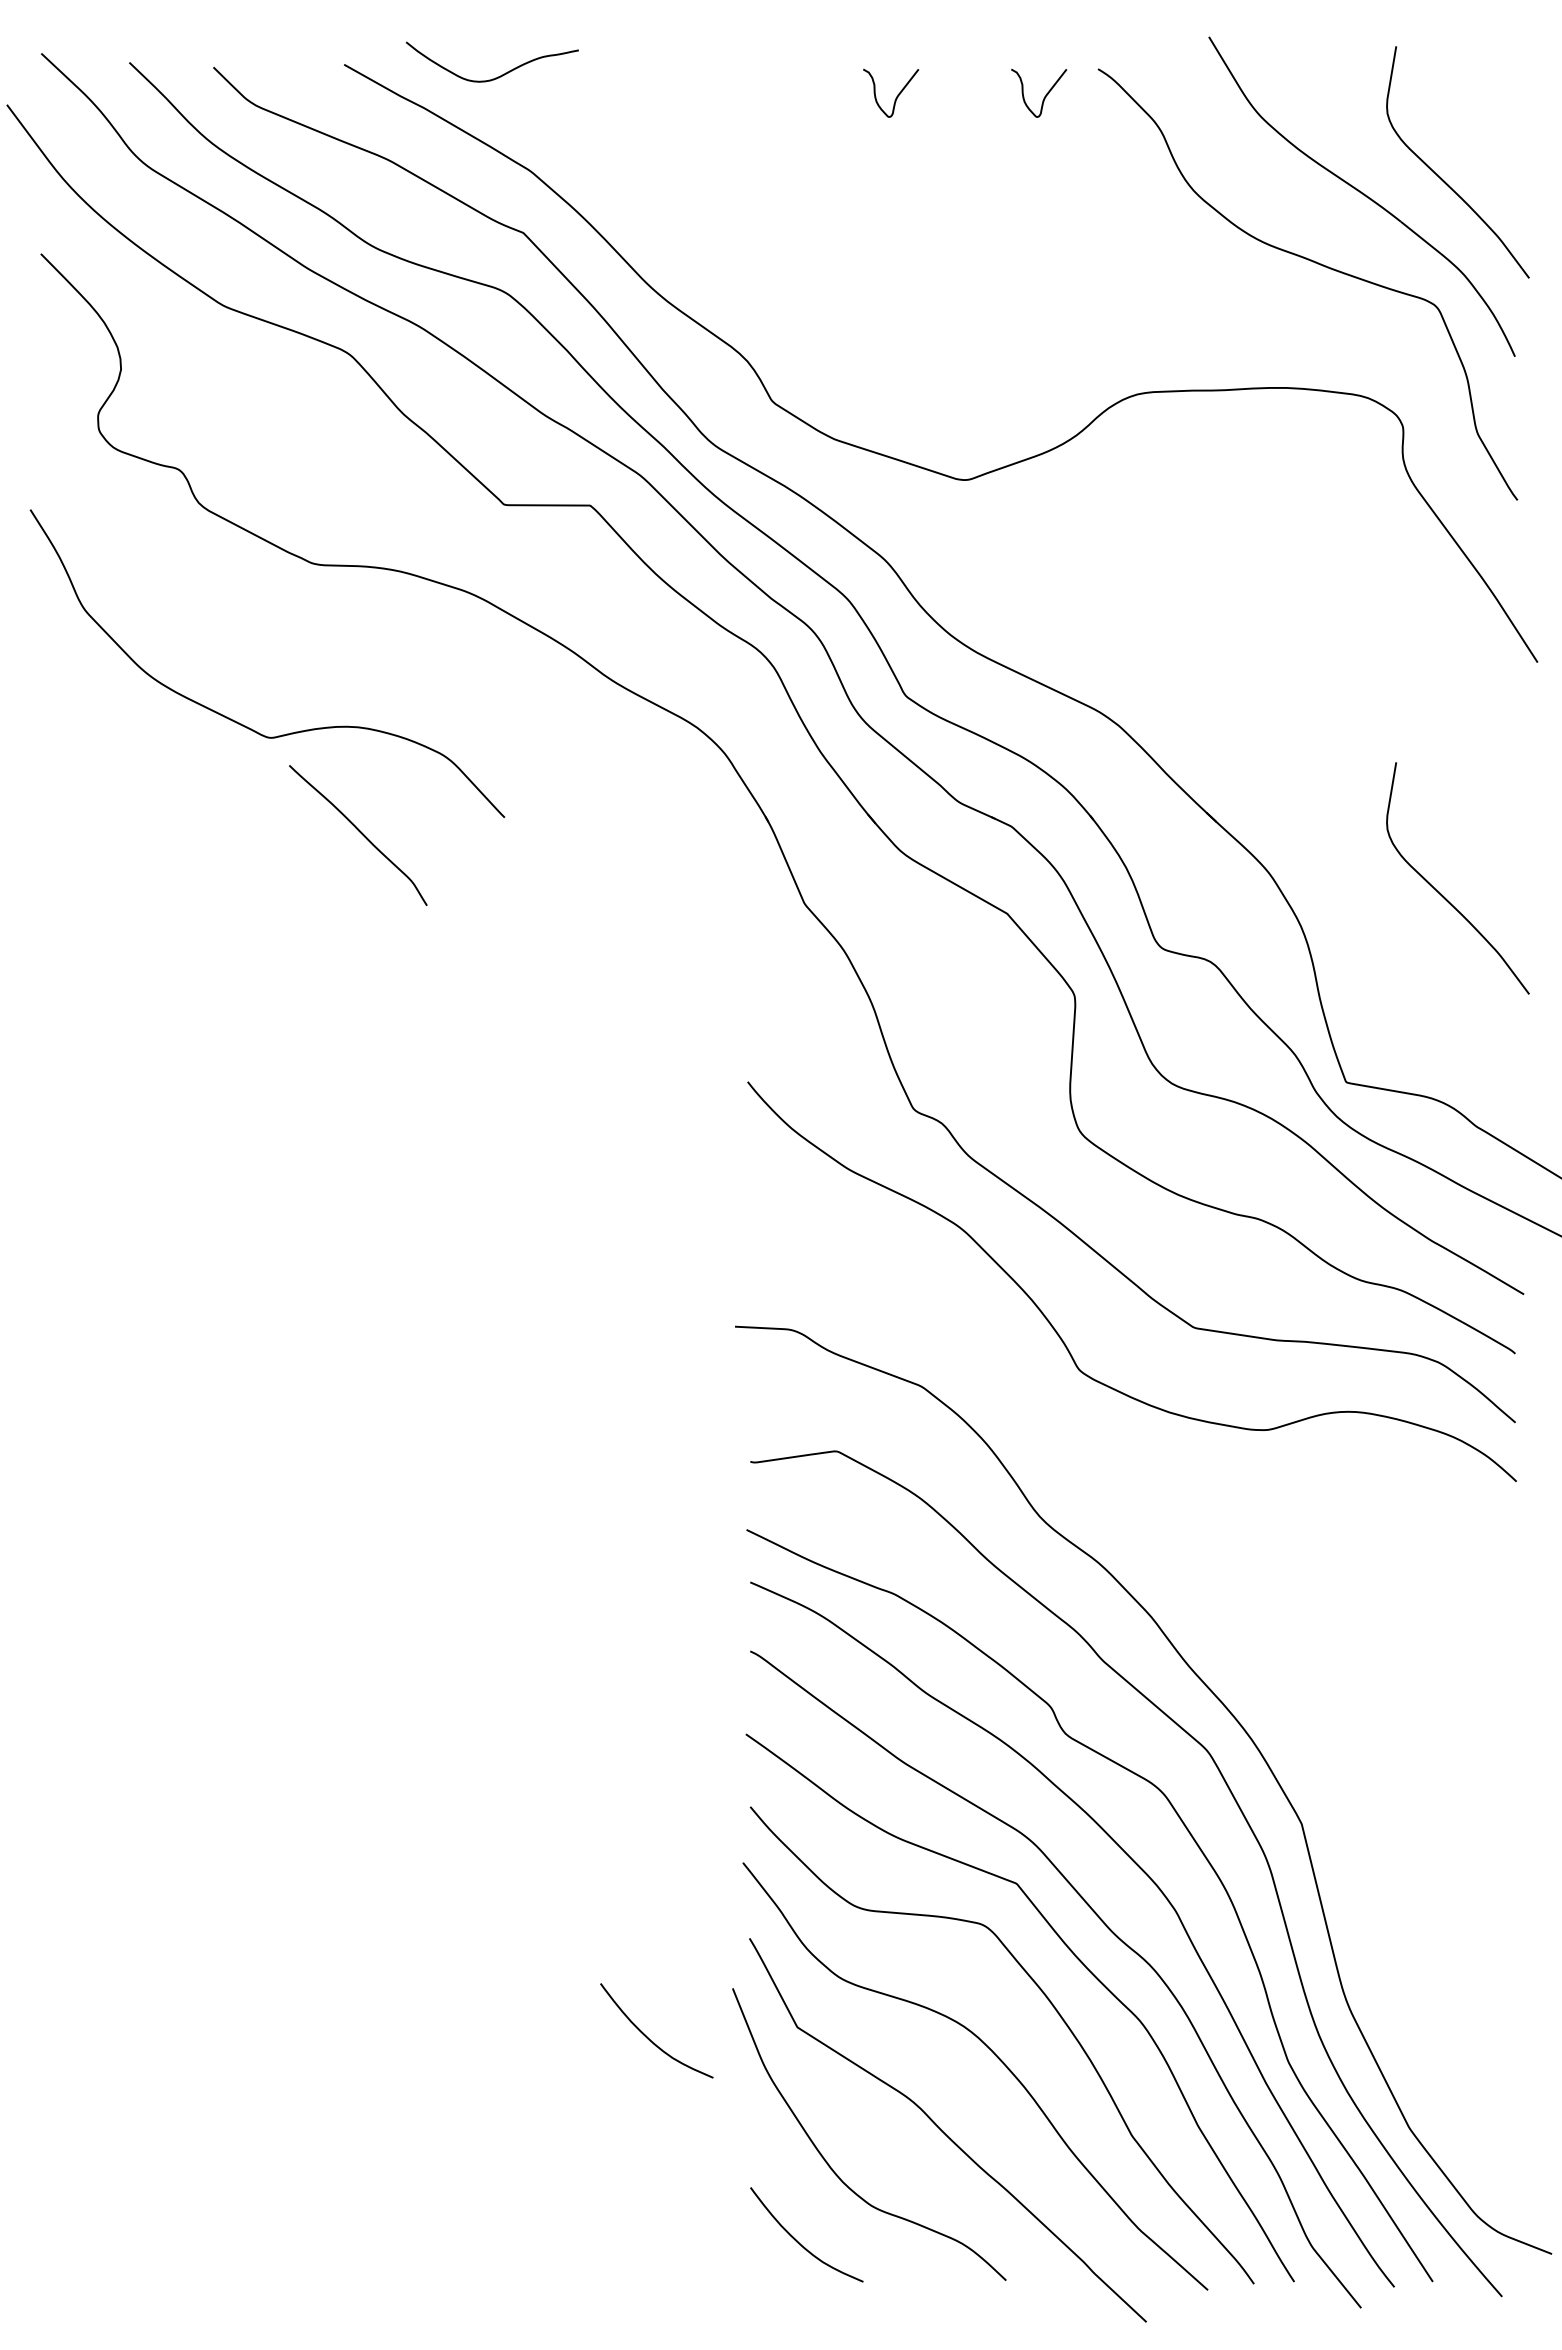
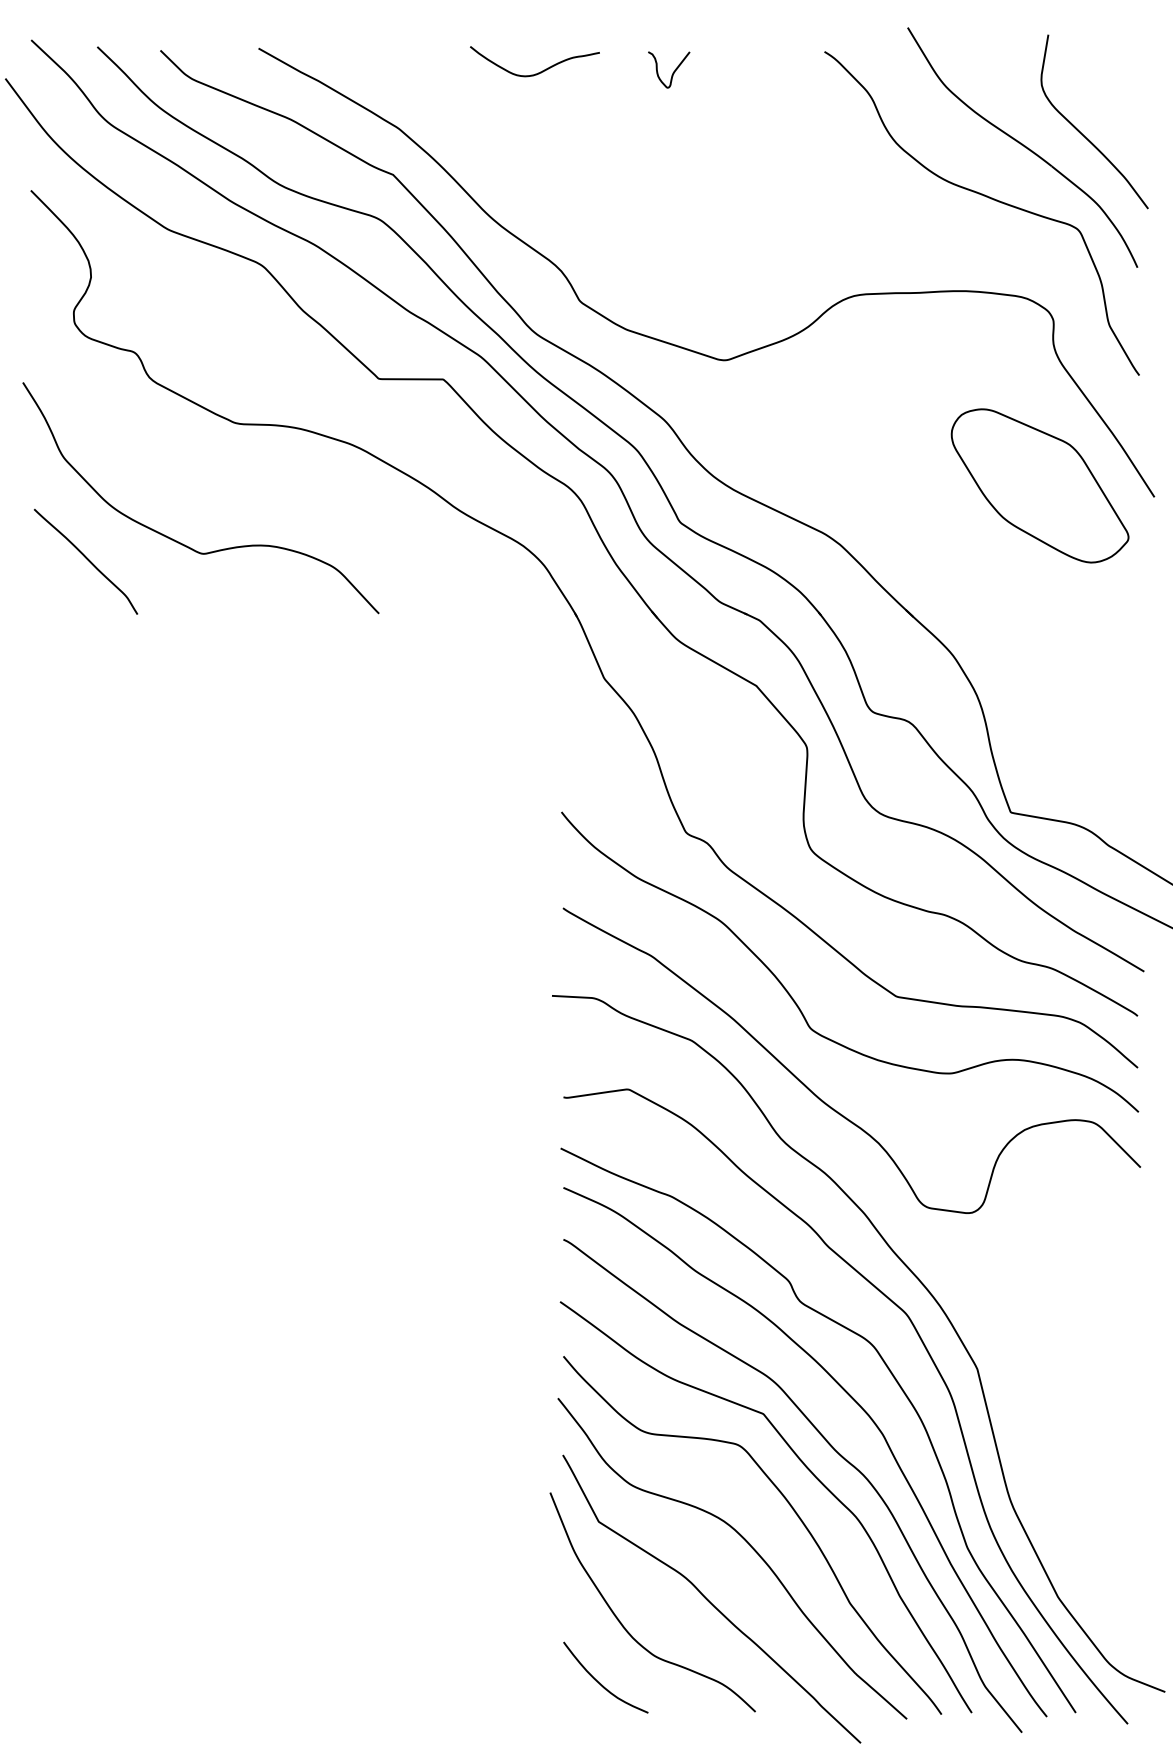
curve: (497, 76) -> (538, 72), moved
curve: (1045, 94) -> (785, 70), removed
part: (1384, 647) -> (1039, 486), added
curve: (360, 833) -> (87, 560), moved
curve: (1441, 893) -> (1082, 670), removed
curve: (1089, 1460) -> (818, 1096), added
curve: (648, 2037) -> (487, 1529), removed

